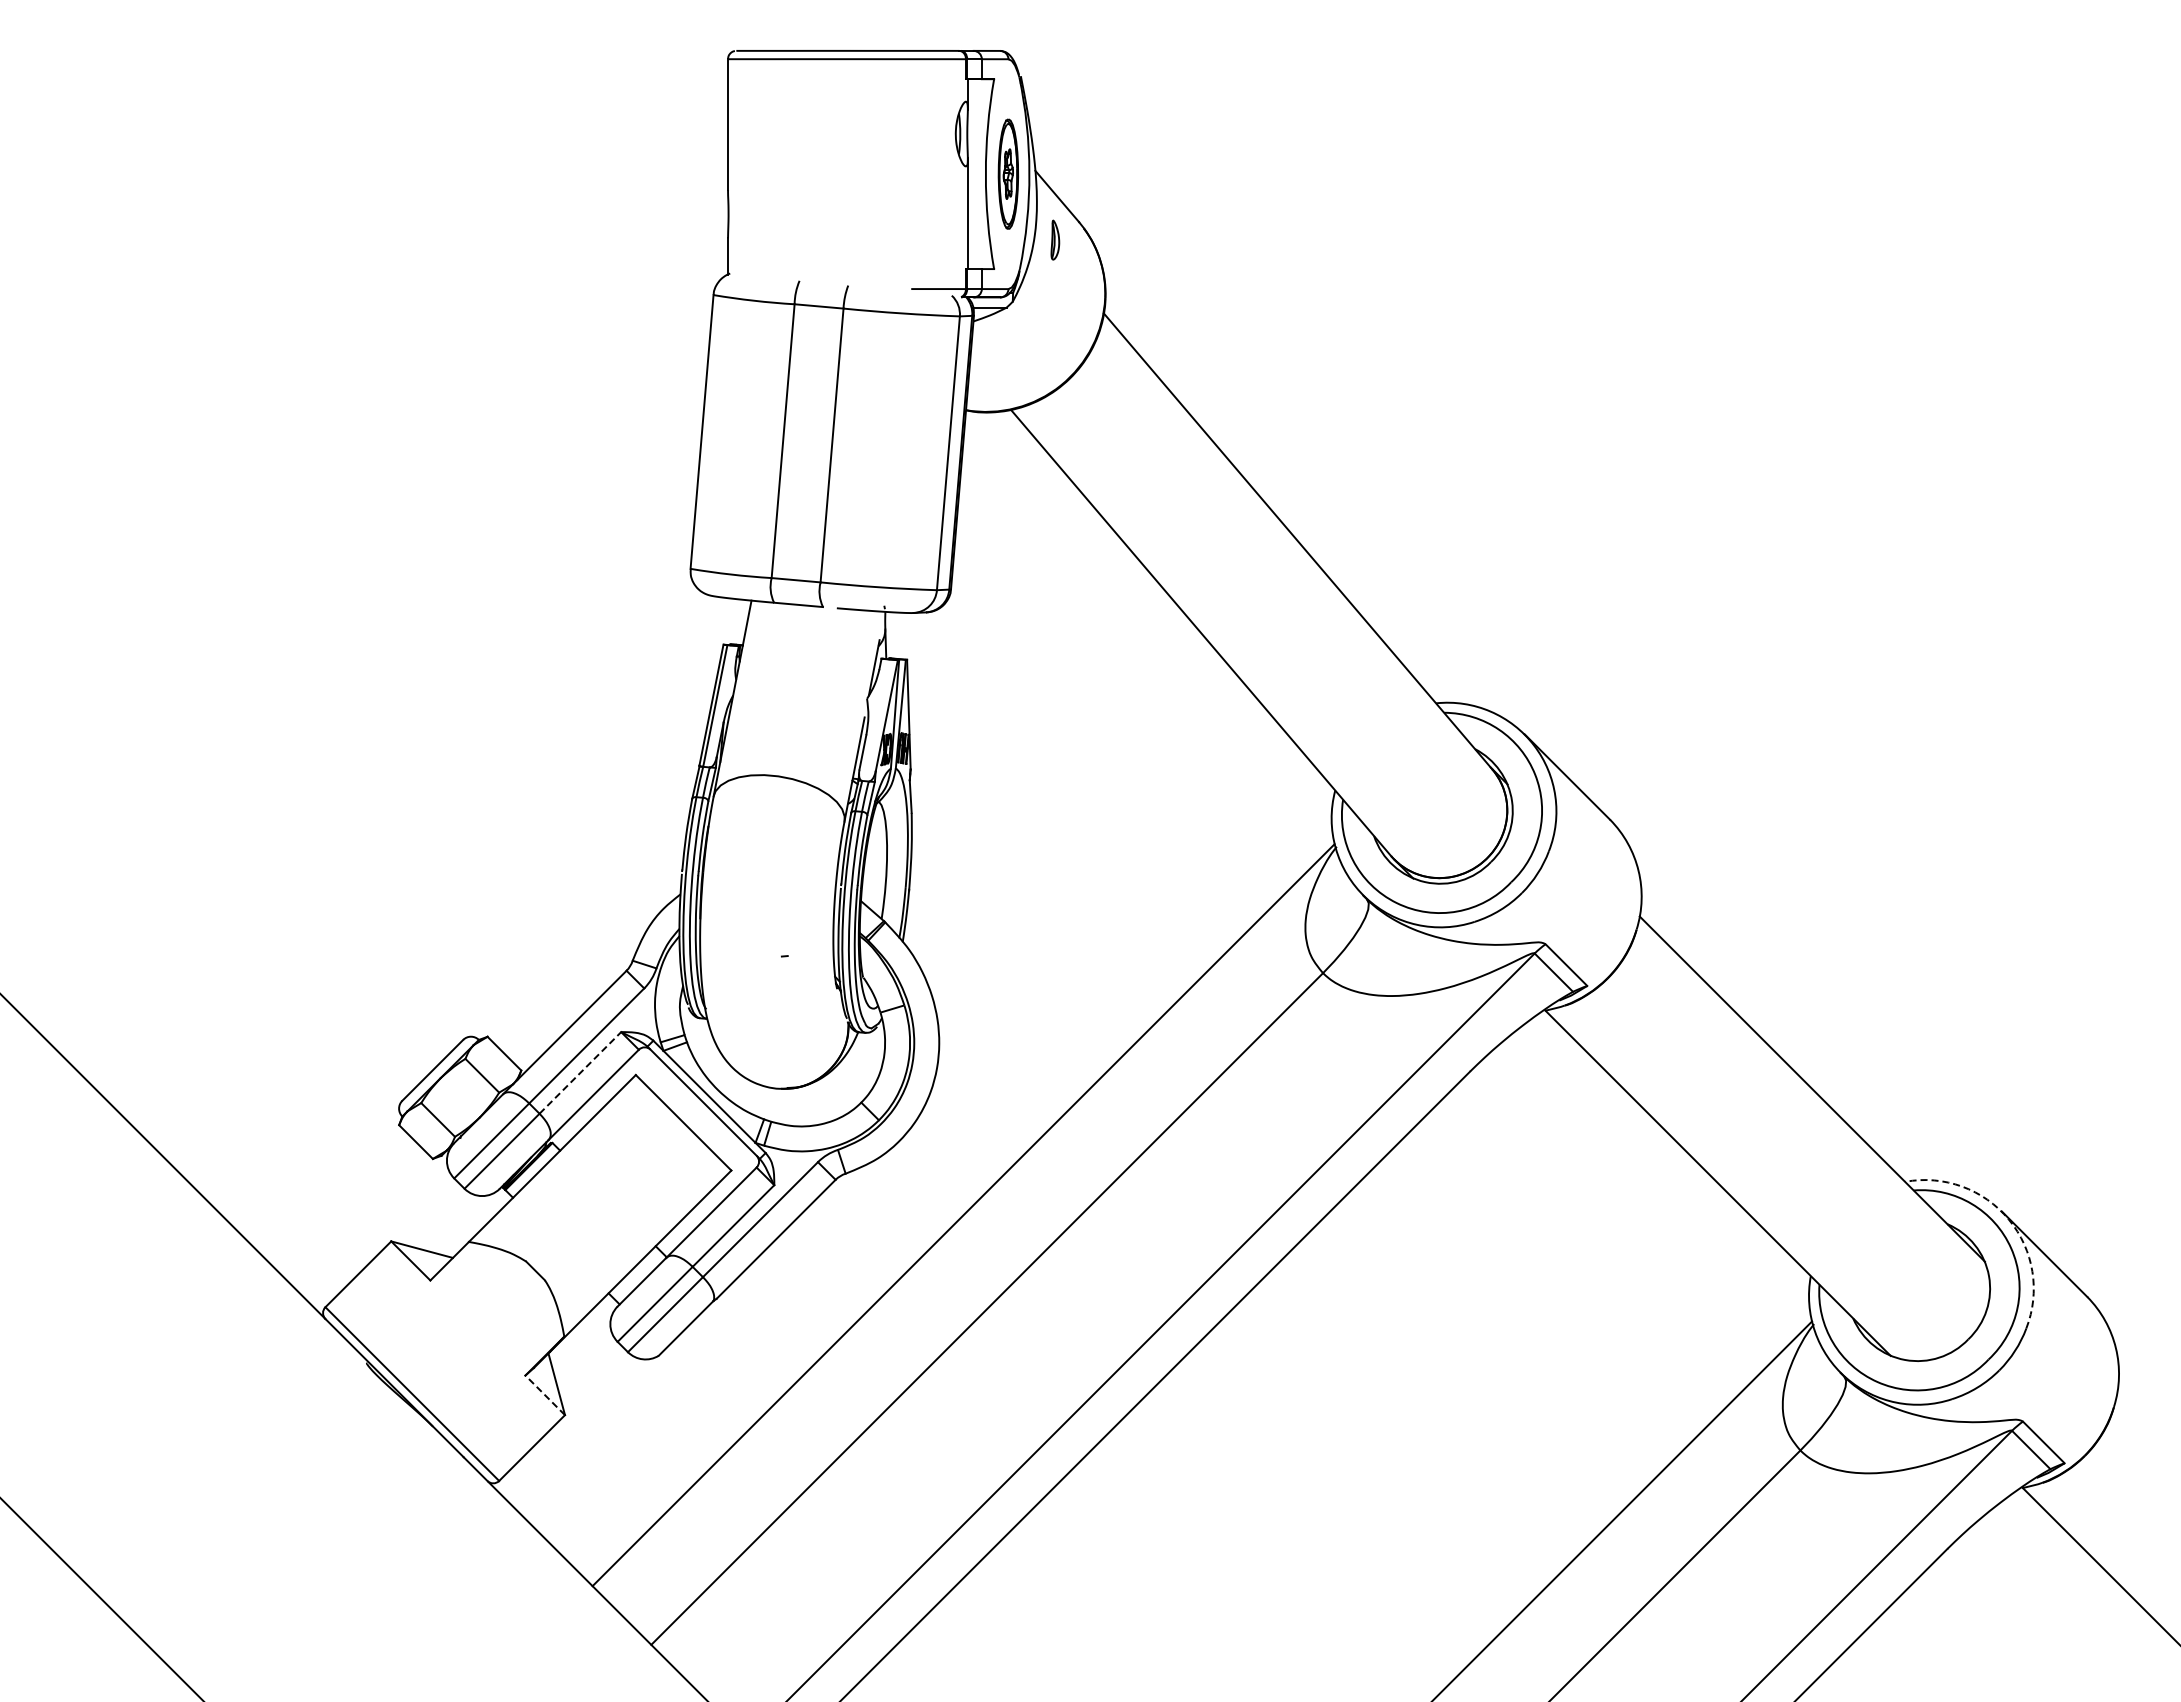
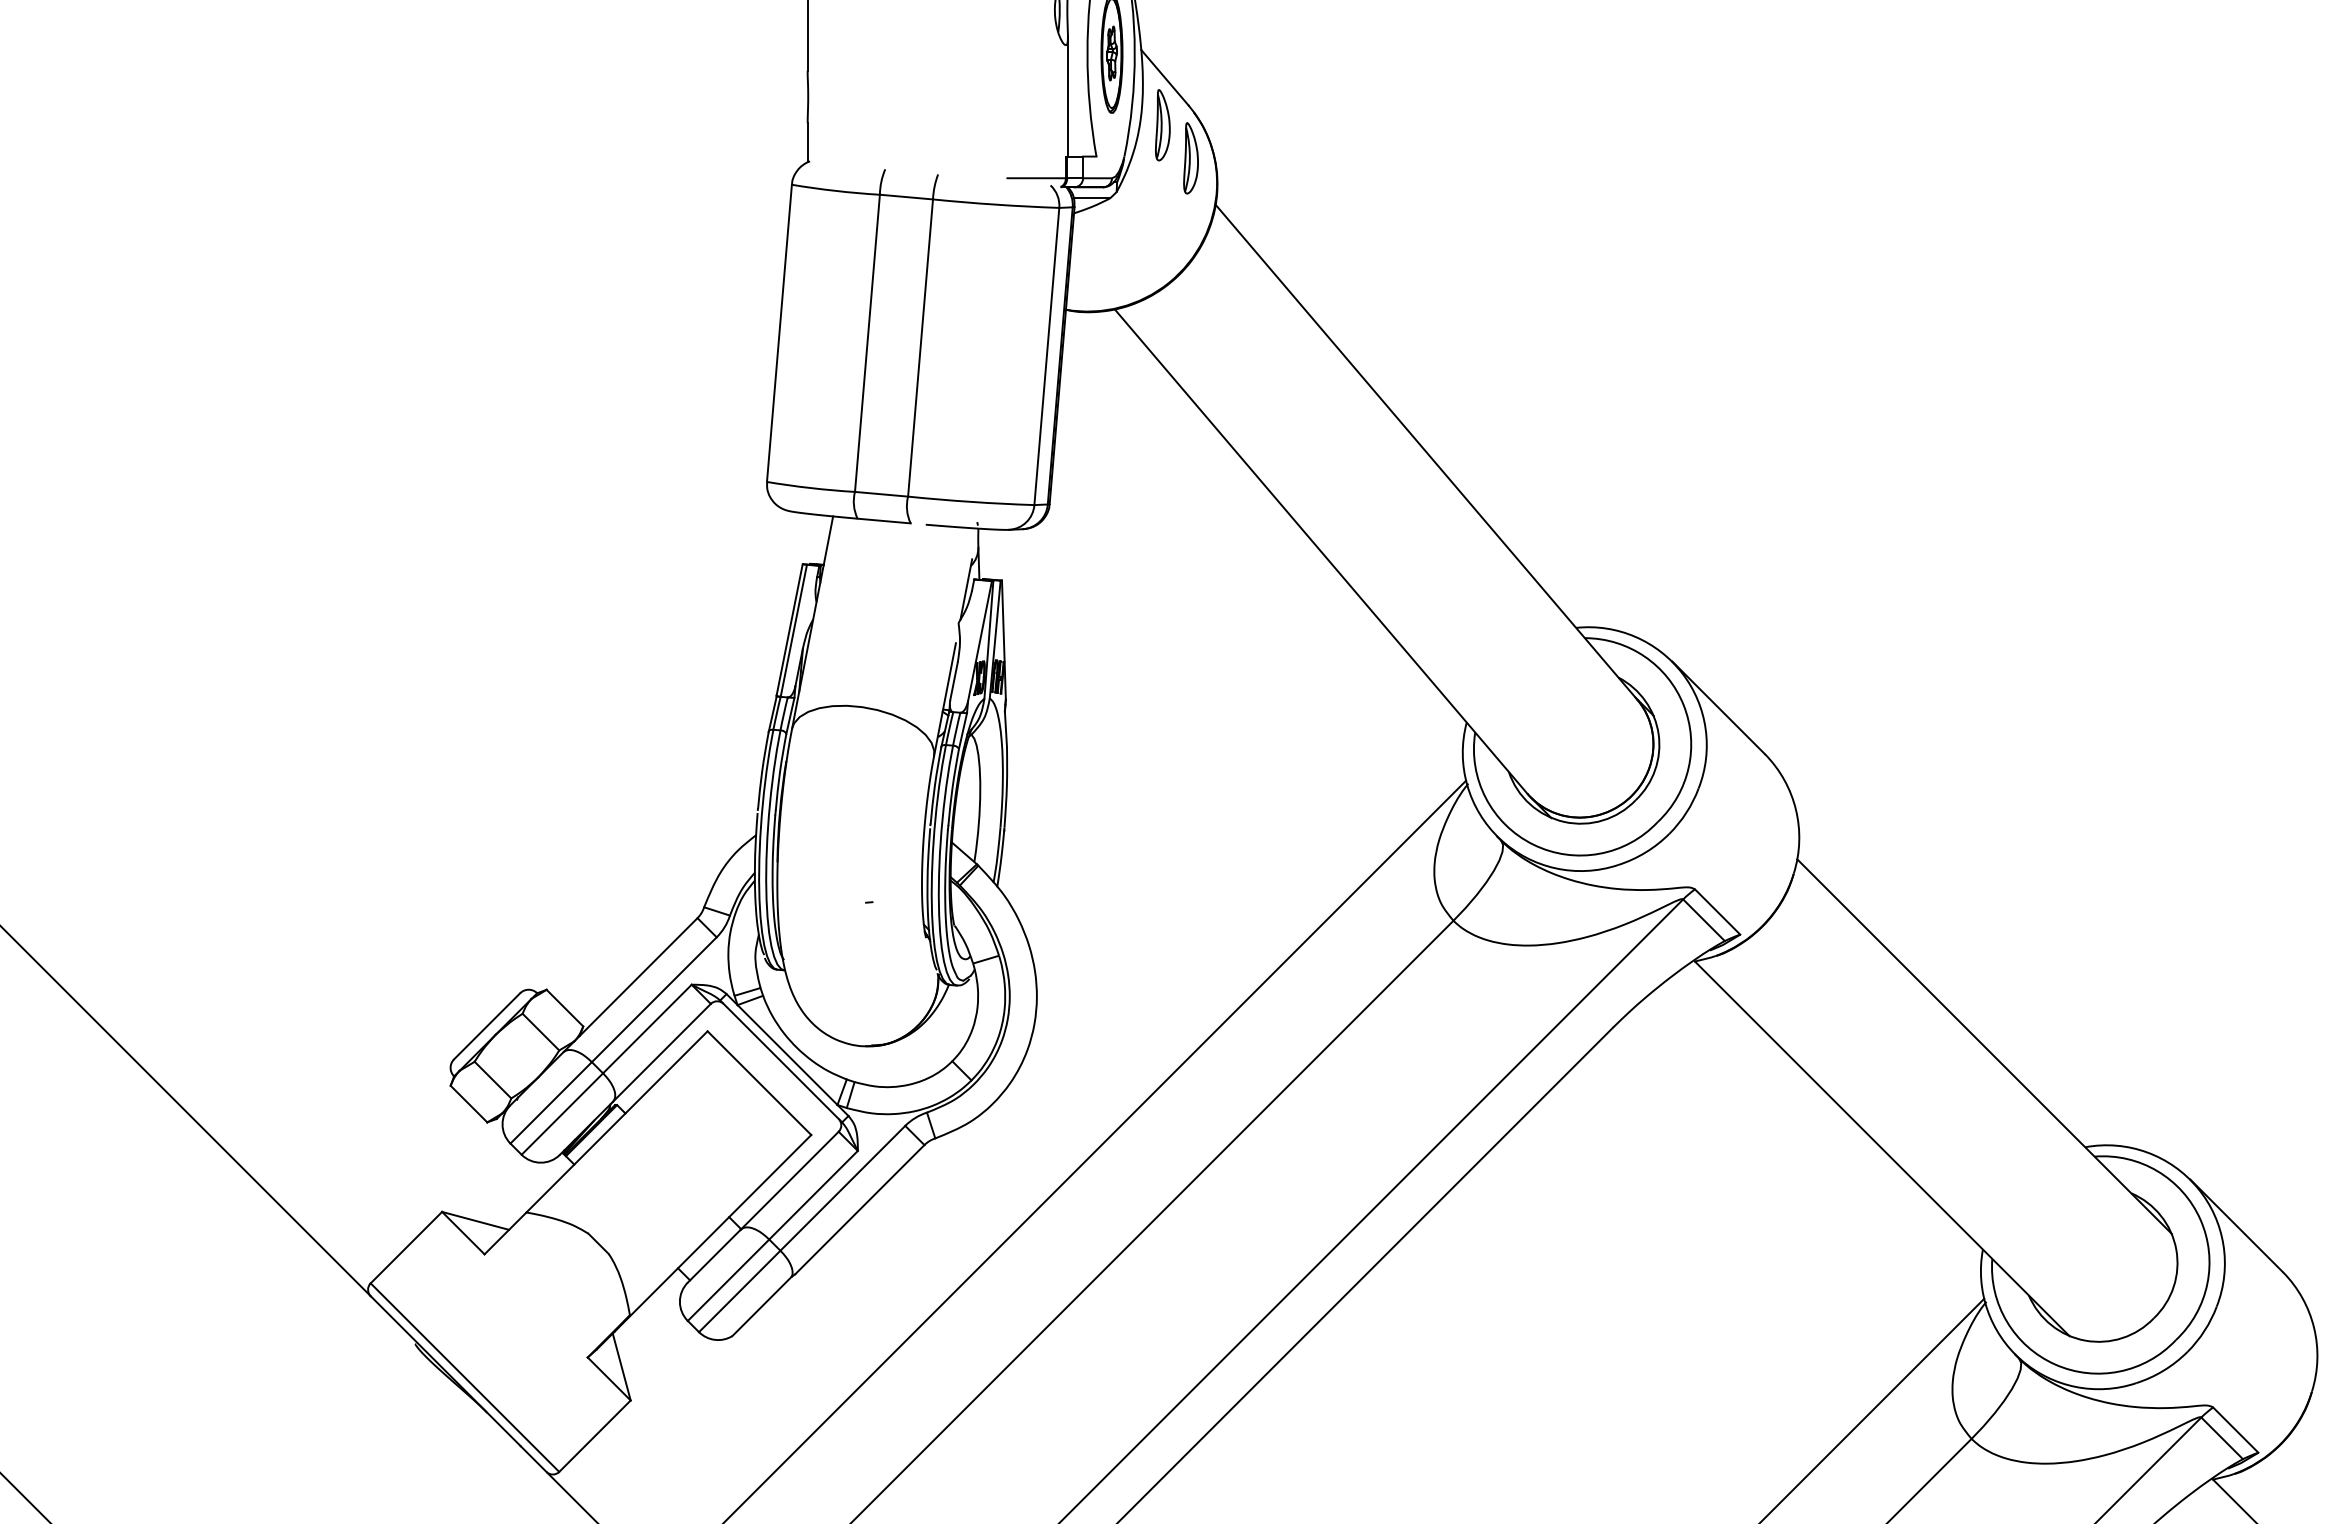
part: (1055, 239) -> (1163, 124), size x1.67
part: (1081, 270) -> (1191, 158), added
line: (580, 1072) -> (647, 1028), dashed -> solid
arc: (2008, 1219) -> (2197, 1188), dashed -> solid
line: (545, 1395) -> (609, 1379), dashed -> solid

